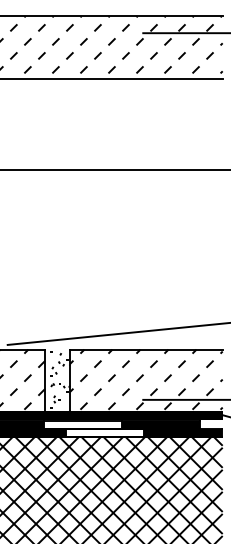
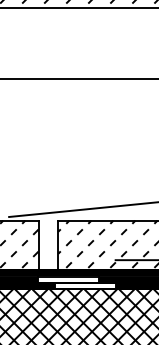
hatch: (57, 379) -> (48, 244), removed

